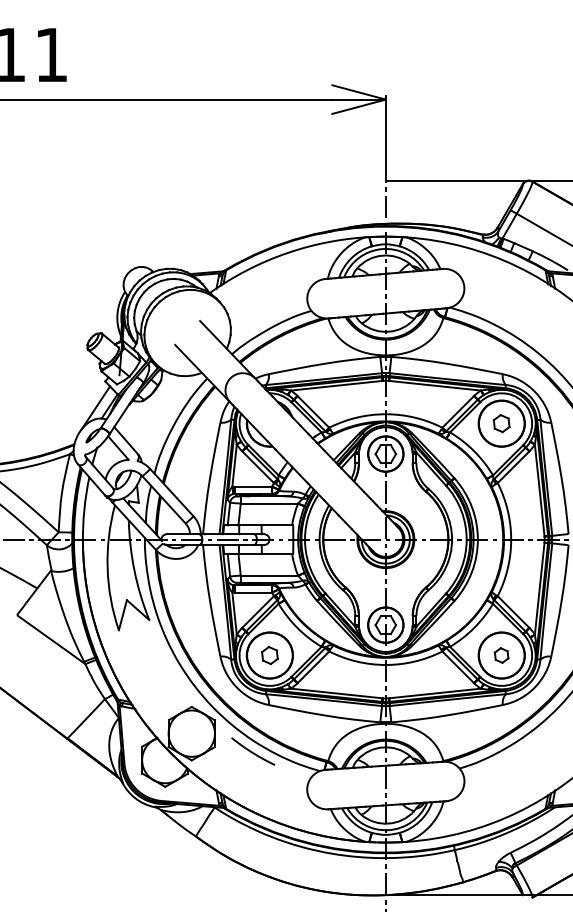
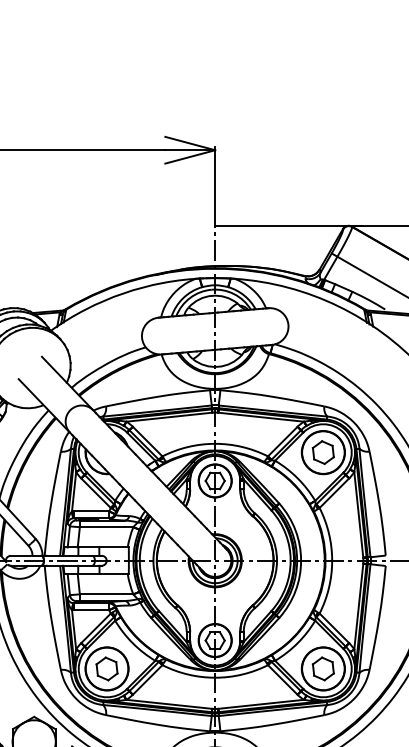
part: (501, 423) -> (323, 452), size x1.43
part: (269, 655) -> (106, 668), size x1.43
part: (501, 655) -> (323, 668), size x1.67

